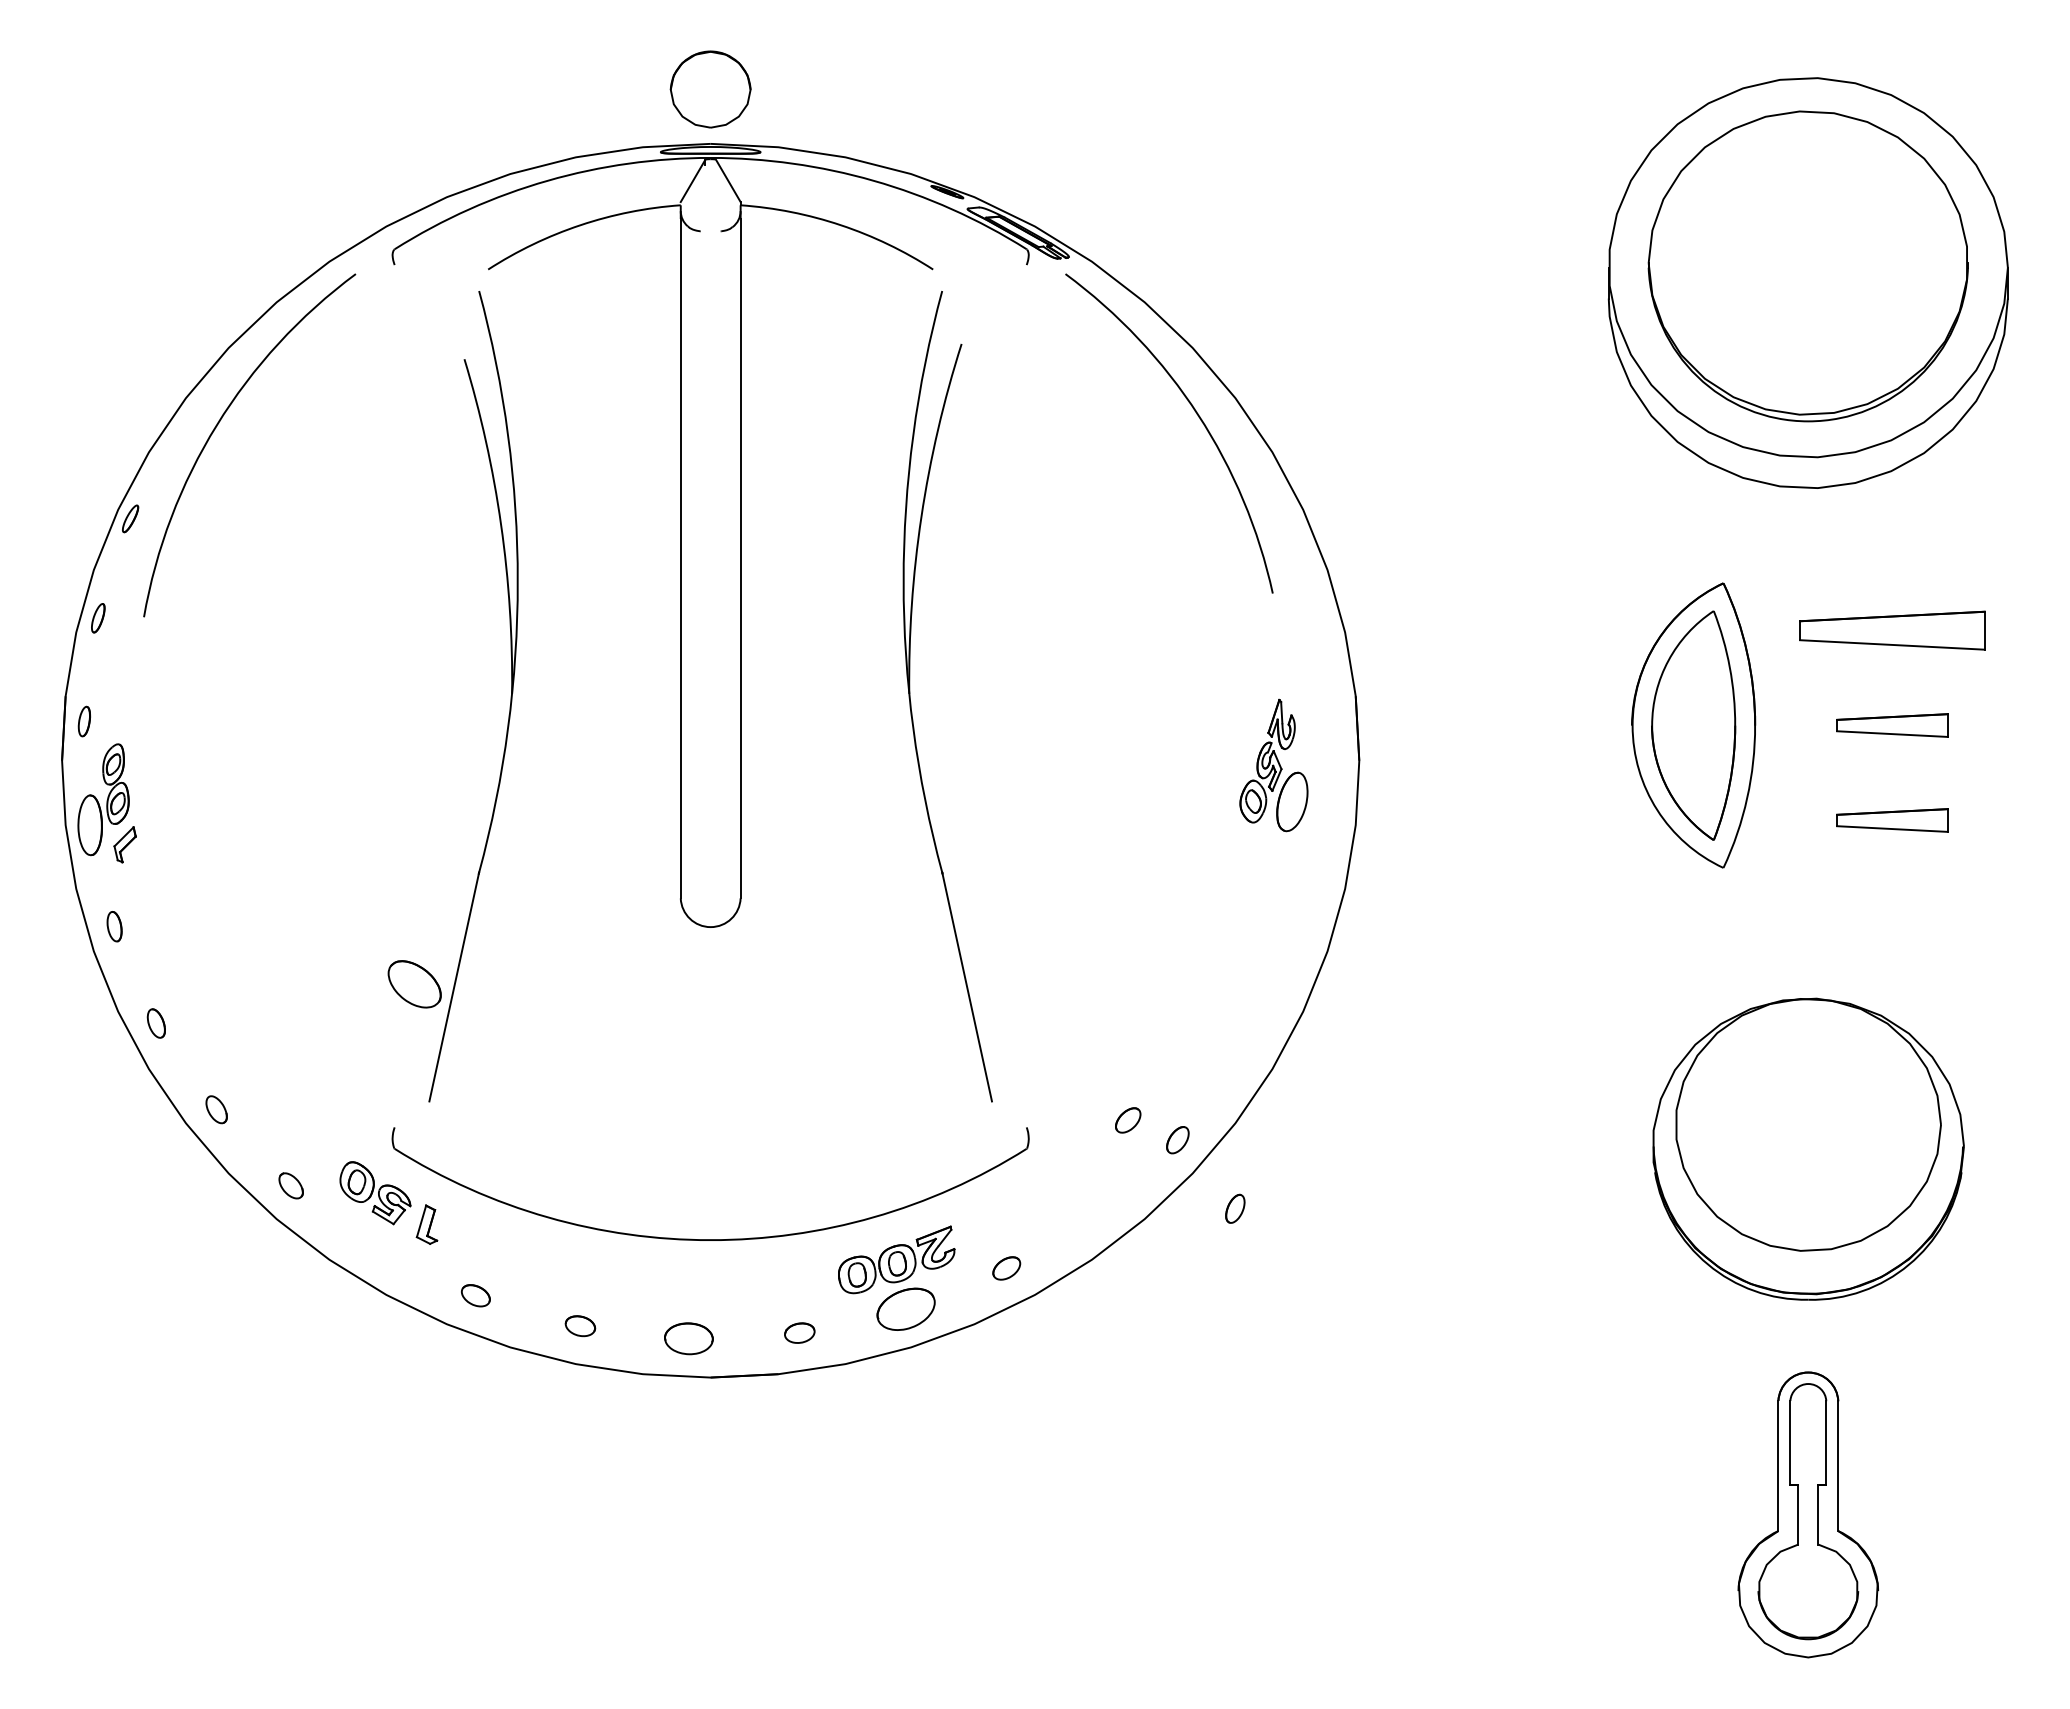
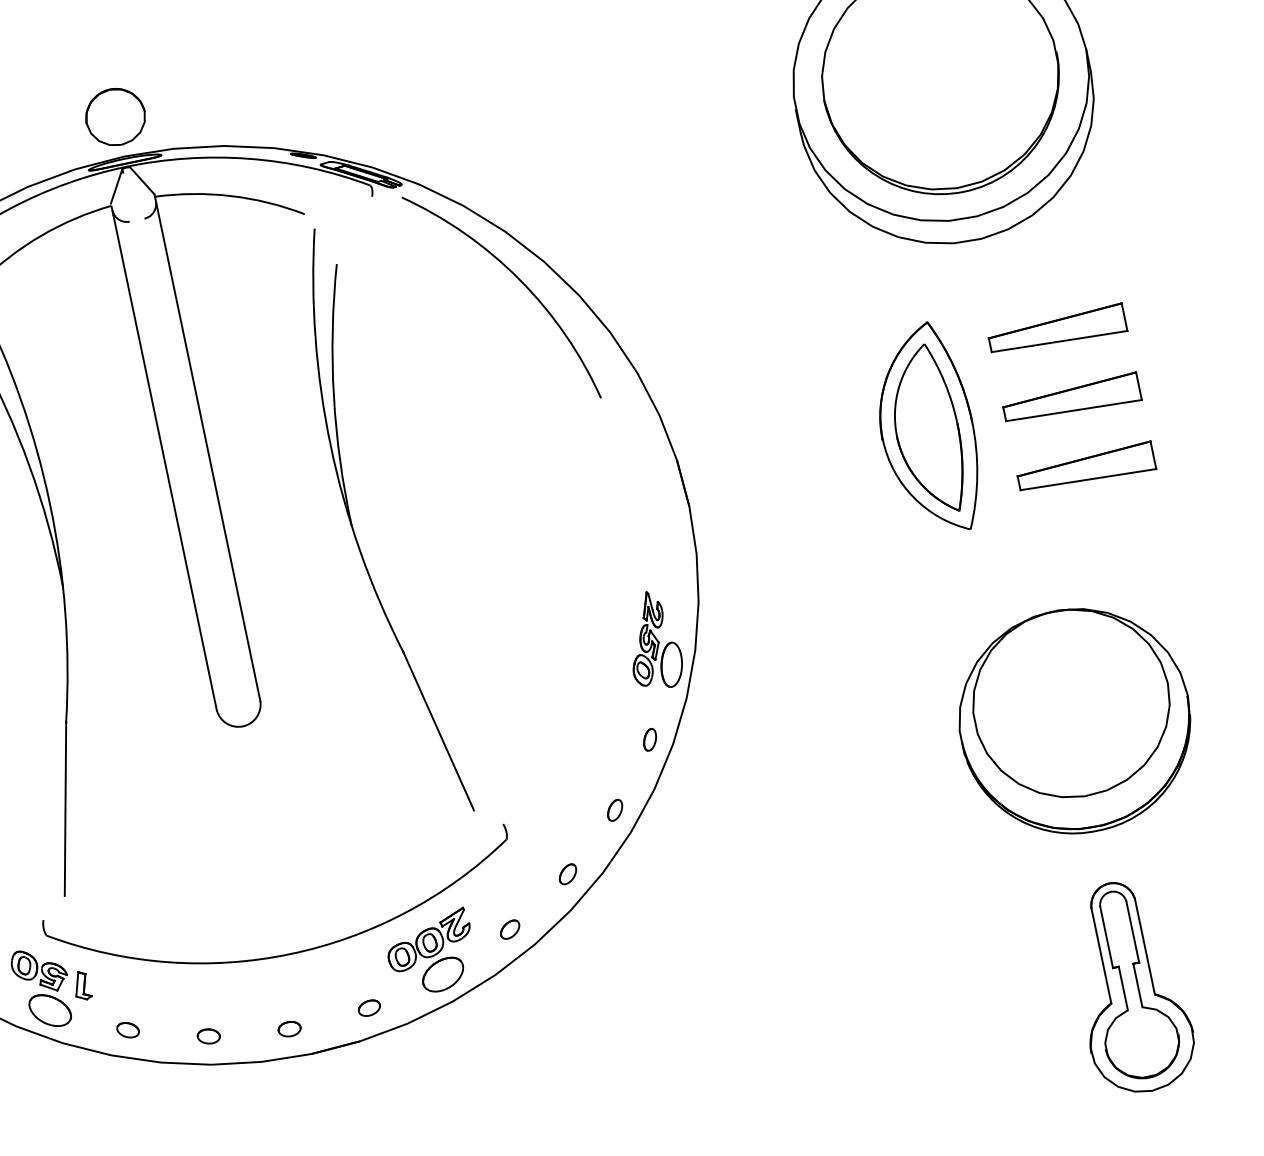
part: (1892, 725) -> (1071, 400), size x1.67
part: (1273, 765) -> (652, 641), moved
part: (1892, 820) -> (1086, 469), size x1.67
part: (414, 984) -> (50, 1010), moved
part: (1128, 1120) -> (568, 874), moved
part: (1235, 1208) -> (650, 739), moved
part: (688, 1338) -> (289, 1029), size x0.62

